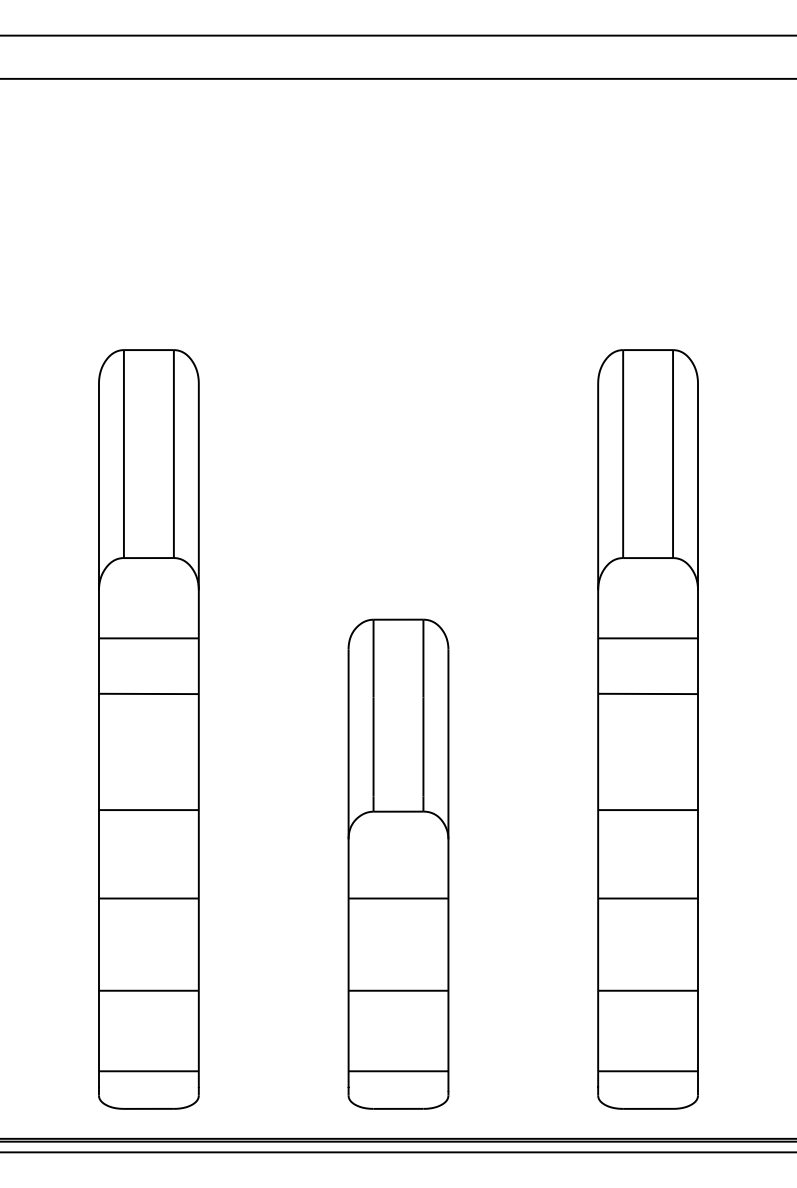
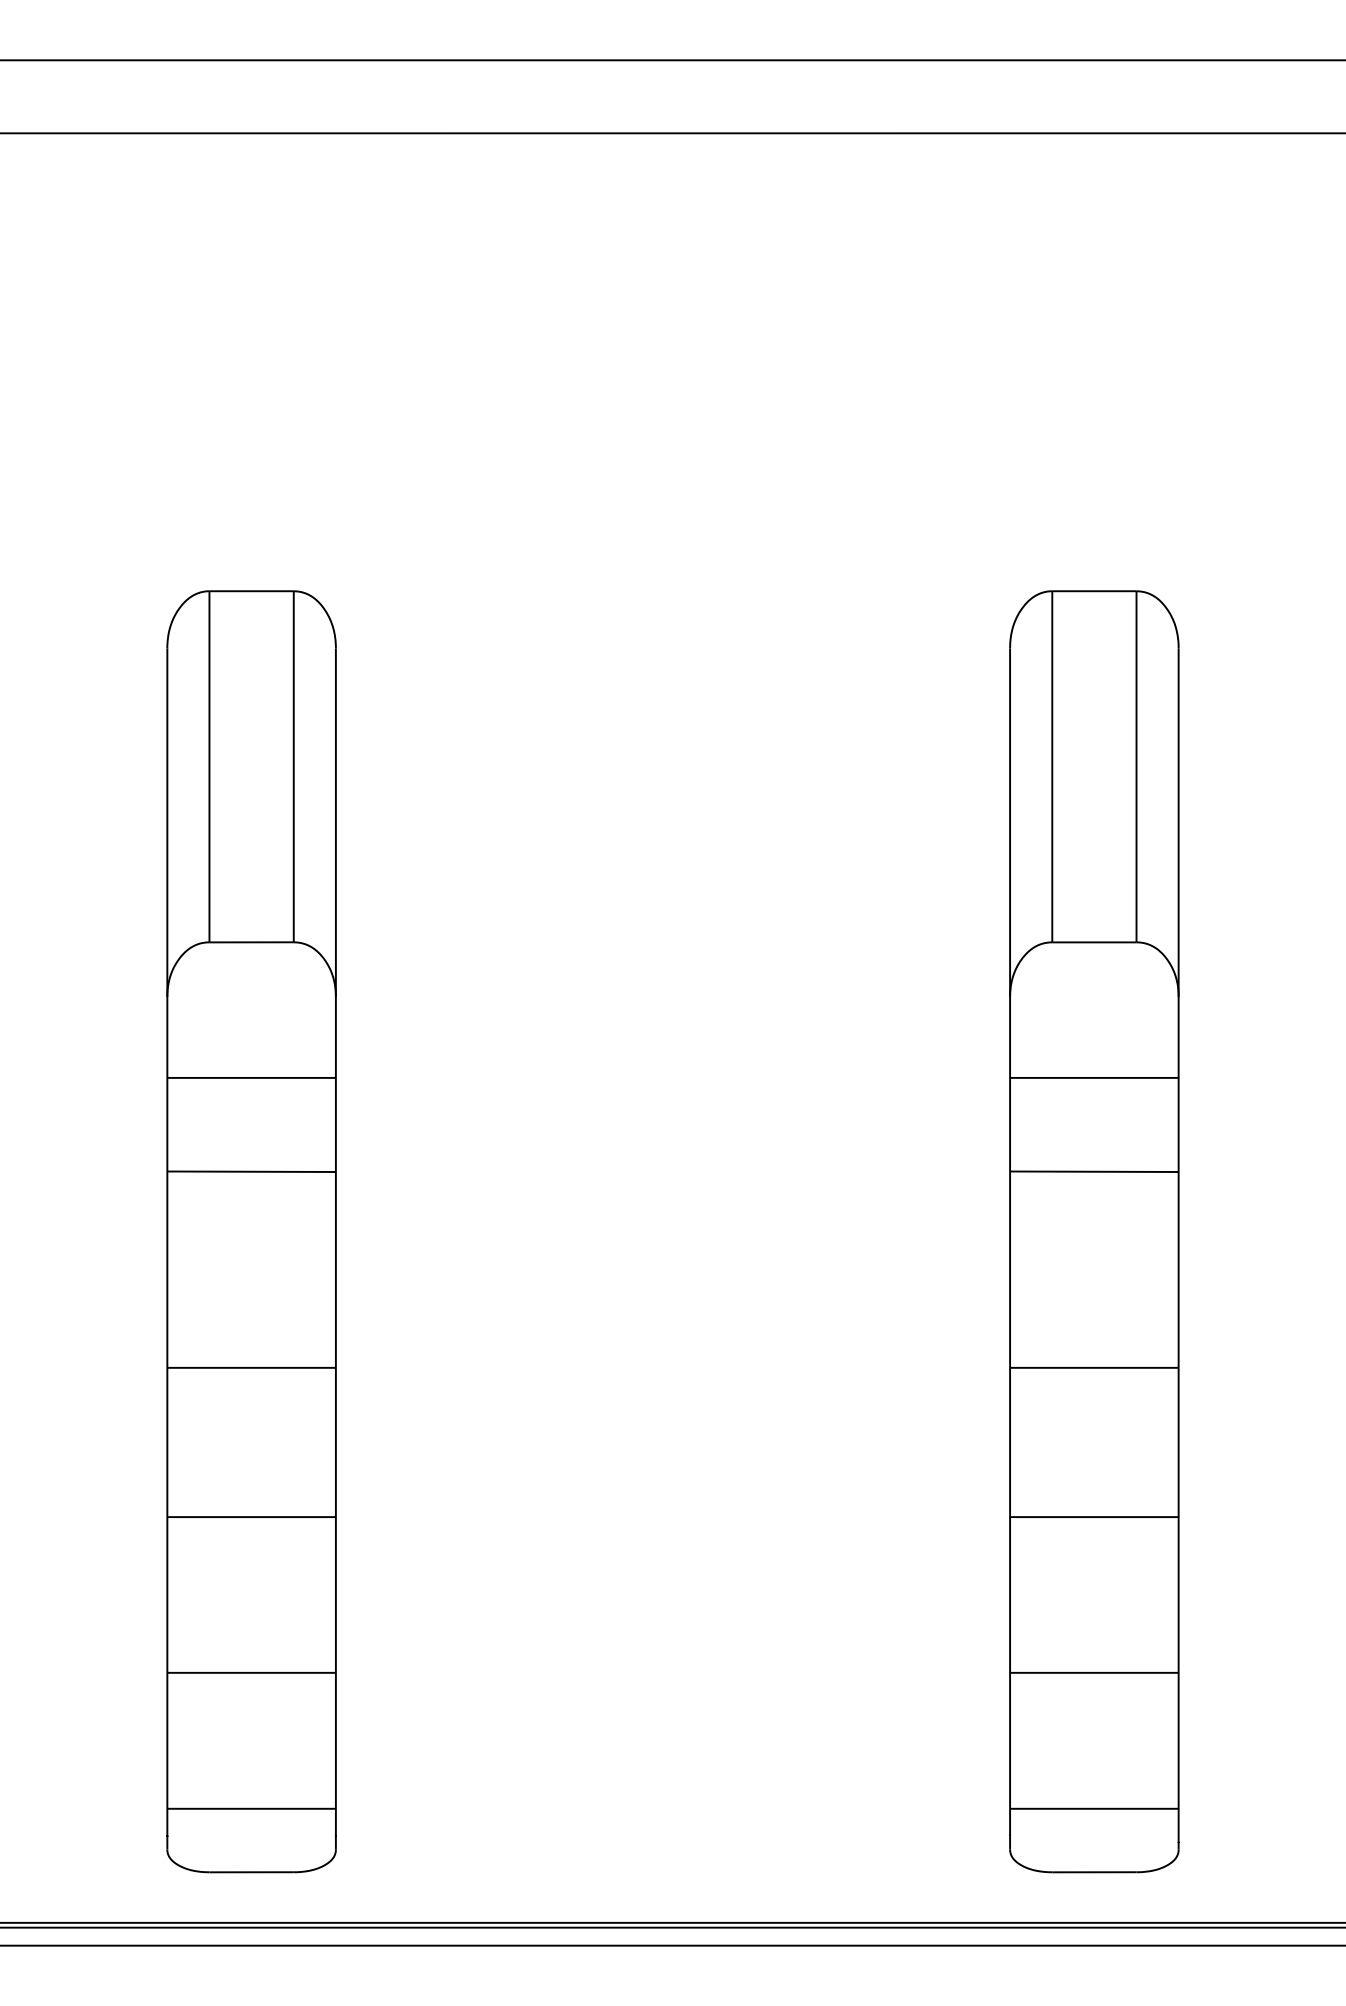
part: (398, 863) -> (673, 1457), removed

